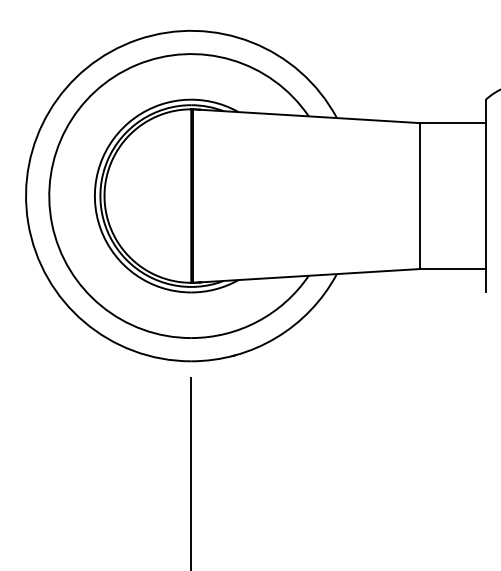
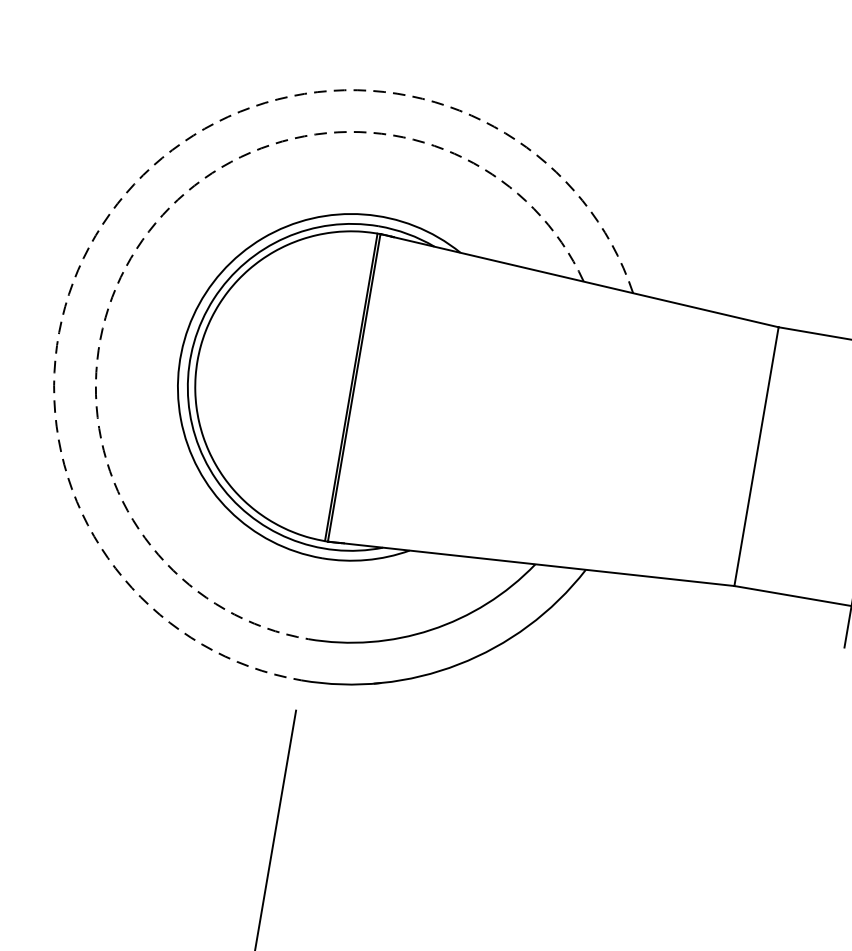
arc: (49, 111) -> (125, 194), solid -> dashed
arc: (65, 129) -> (148, 231), solid -> dashed

